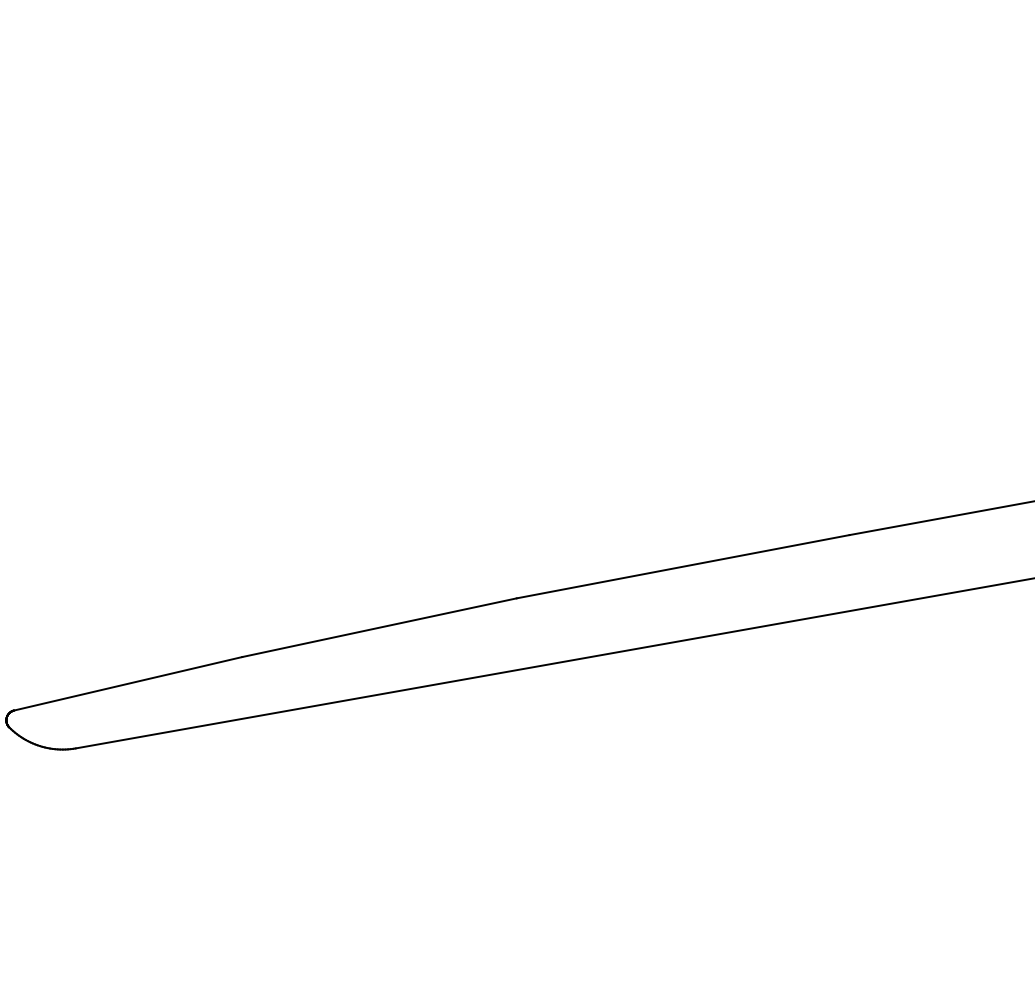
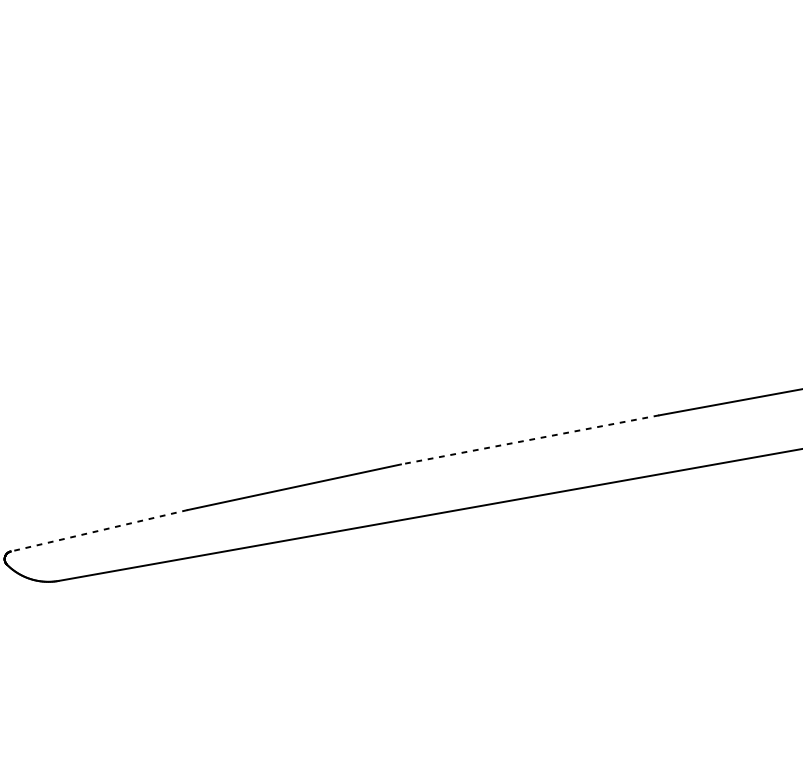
line: (682, 566) -> (529, 439), solid -> dashed
line: (127, 683) -> (98, 530), solid -> dashed

